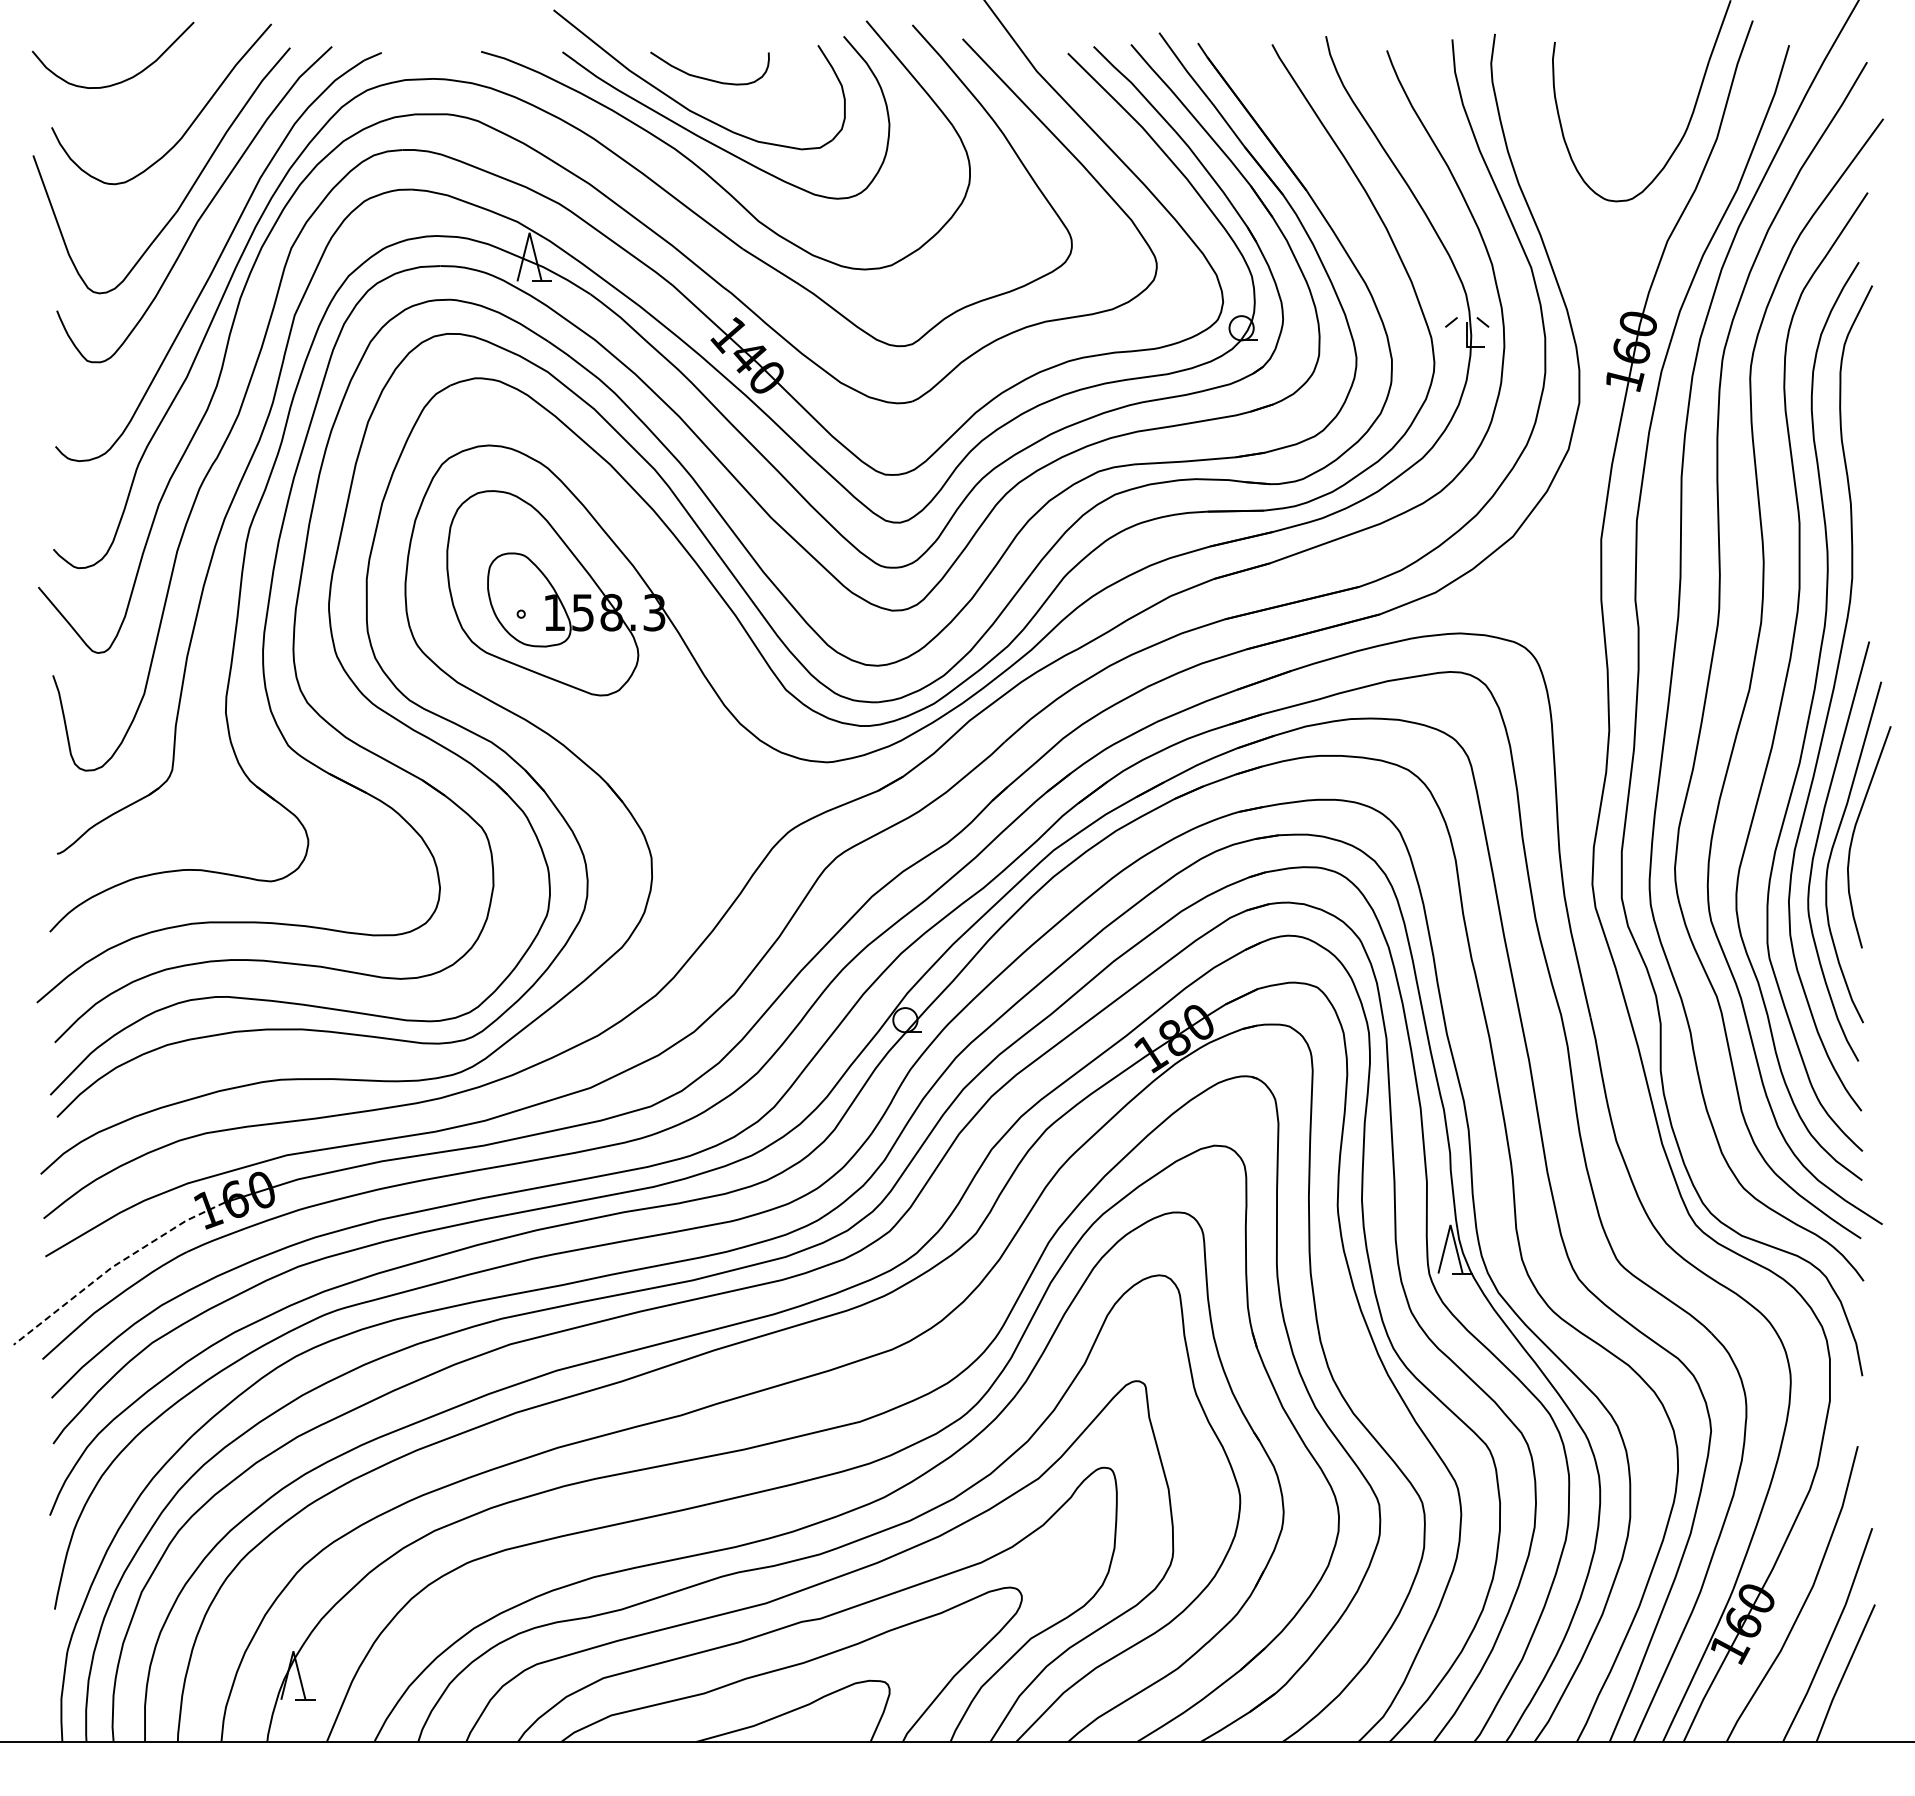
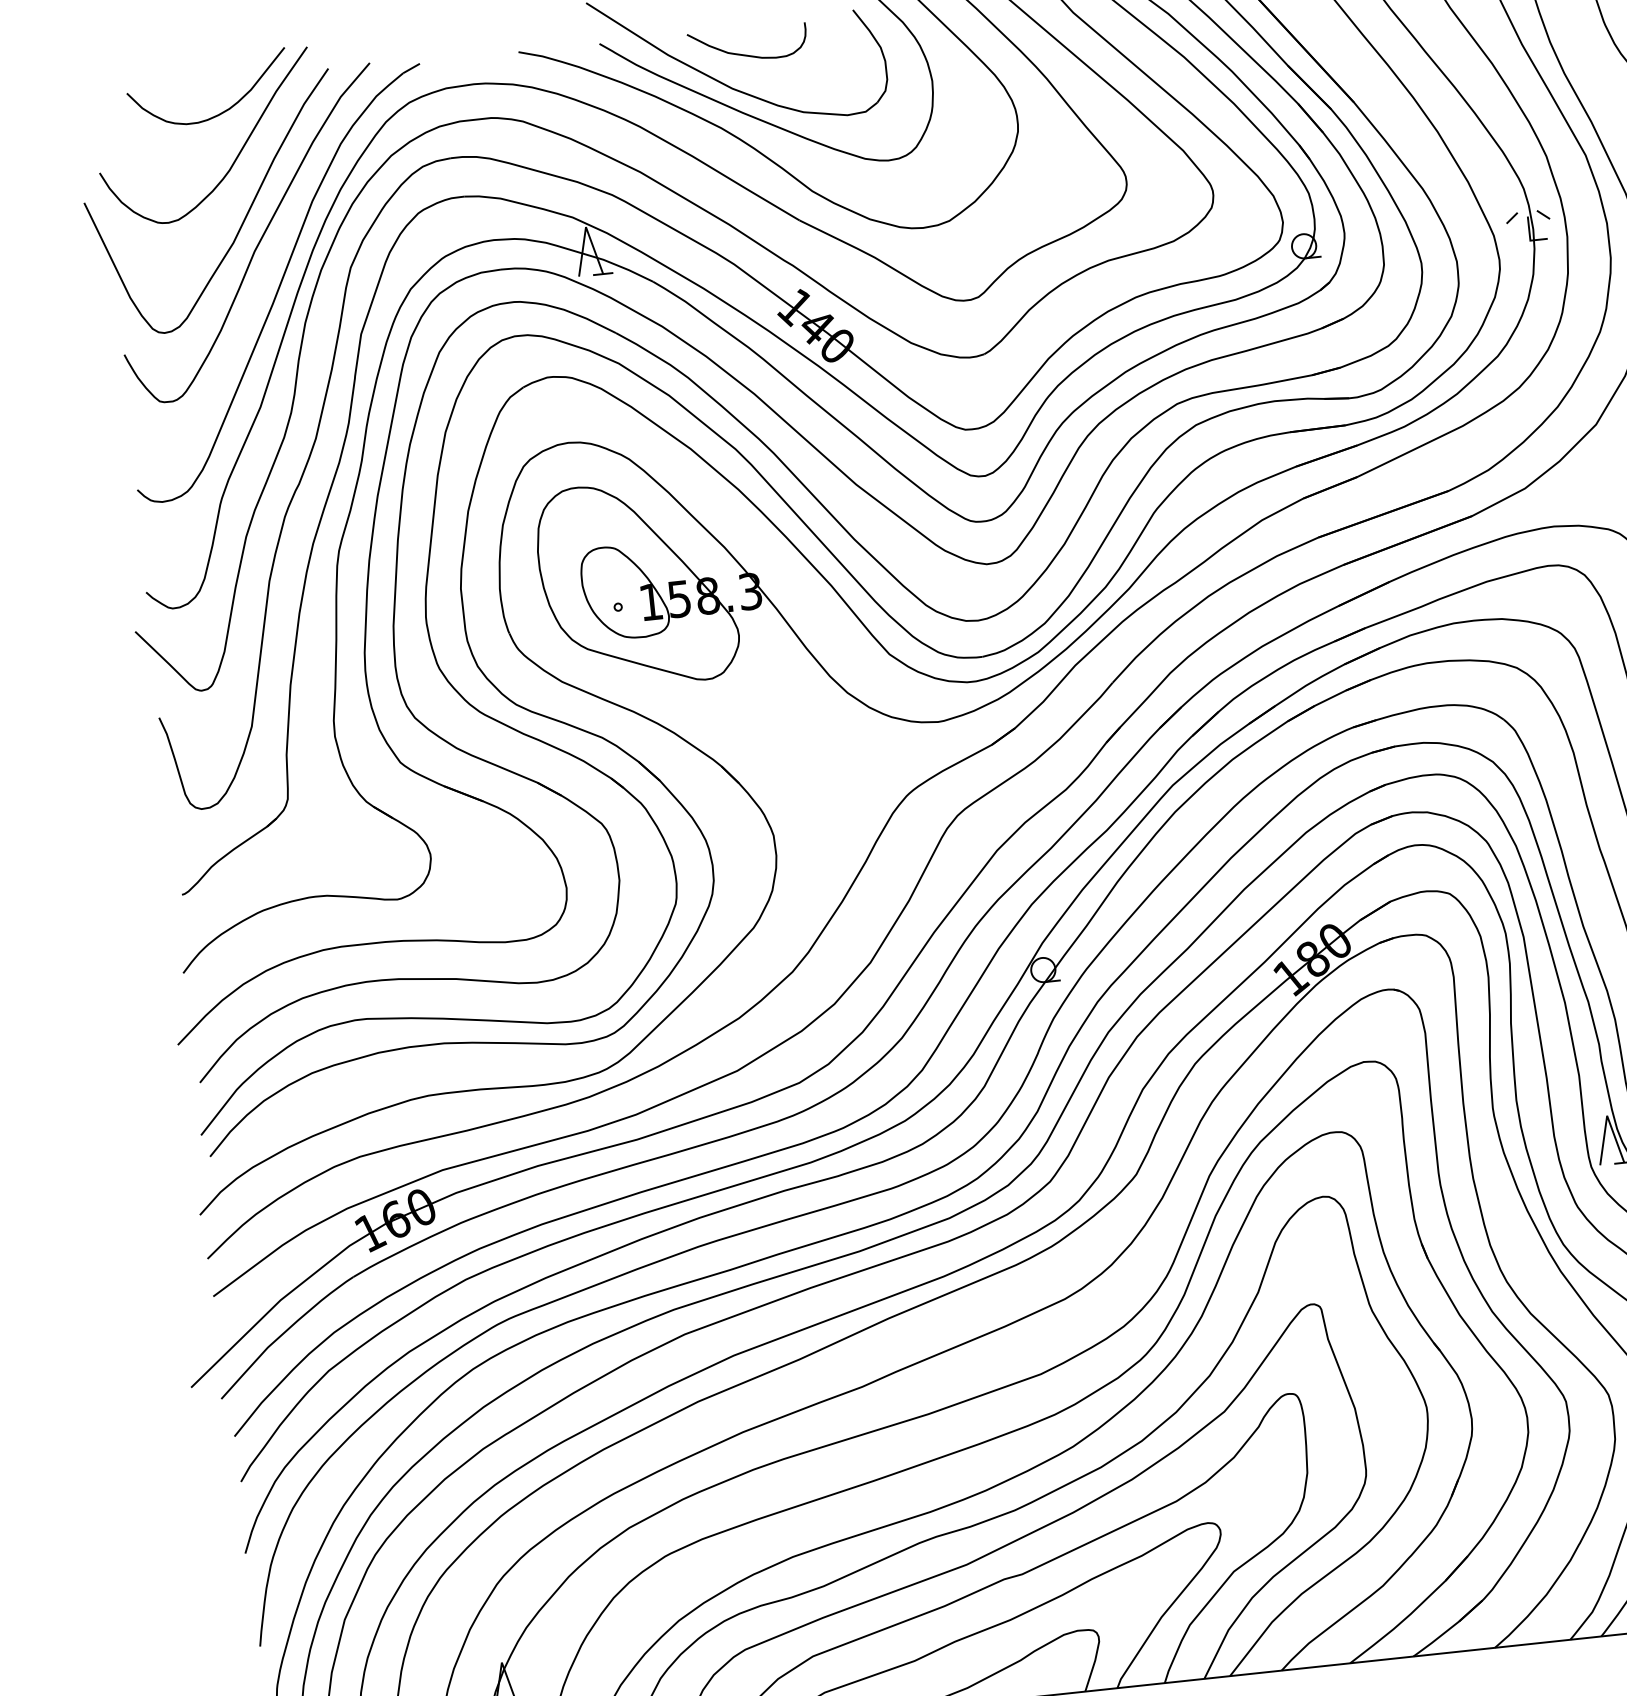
curve: (122, 80) -> (219, 113), moved
line: (113, 1266) -> (282, 1299), dashed -> solid

